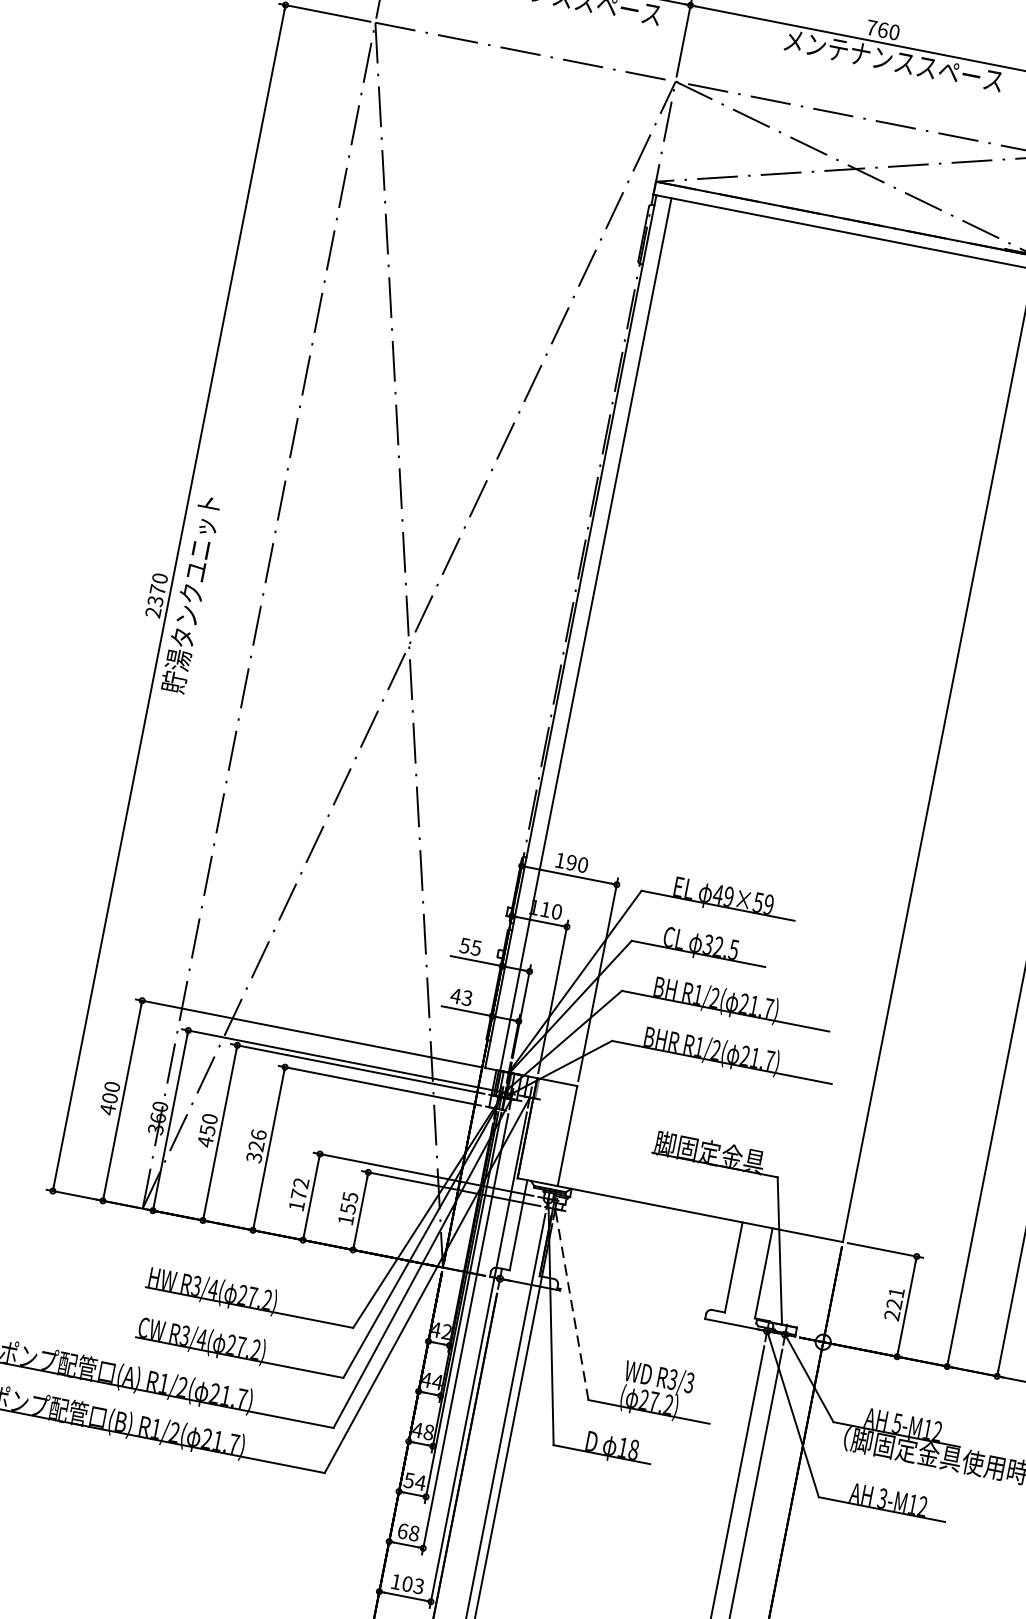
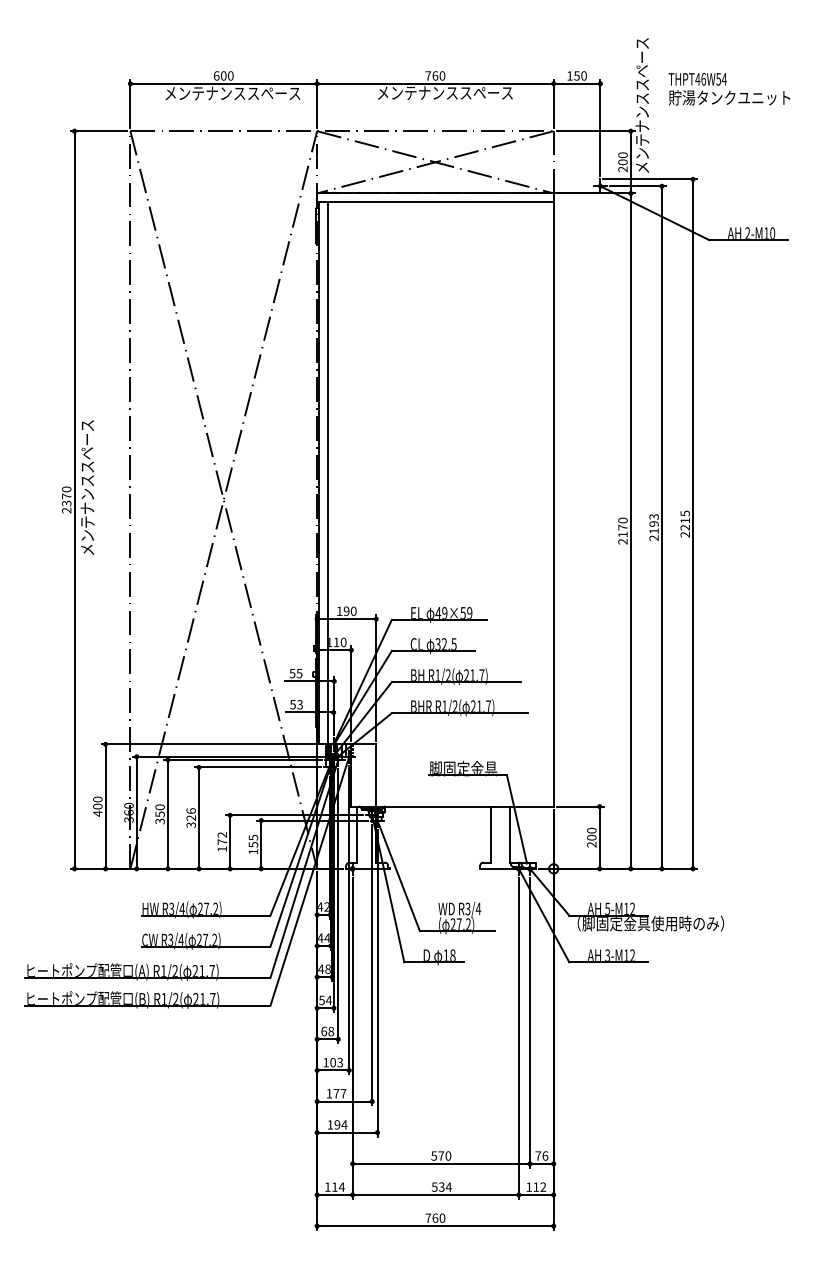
text: (193, 583) -> (87, 488), 貯湯タンクユニット -> メンテナンススペース
text: (455, 995) -> (292, 704), 43 -> 53
text: (204, 1141) -> (159, 821), 450 -> 350
text: (895, 1297) -> (591, 833), 221 -> 200
line: (571, 1303) -> (398, 875), dashed -> solid
text: (689, 1382) -> (478, 908), R3/3 -> R3/4

